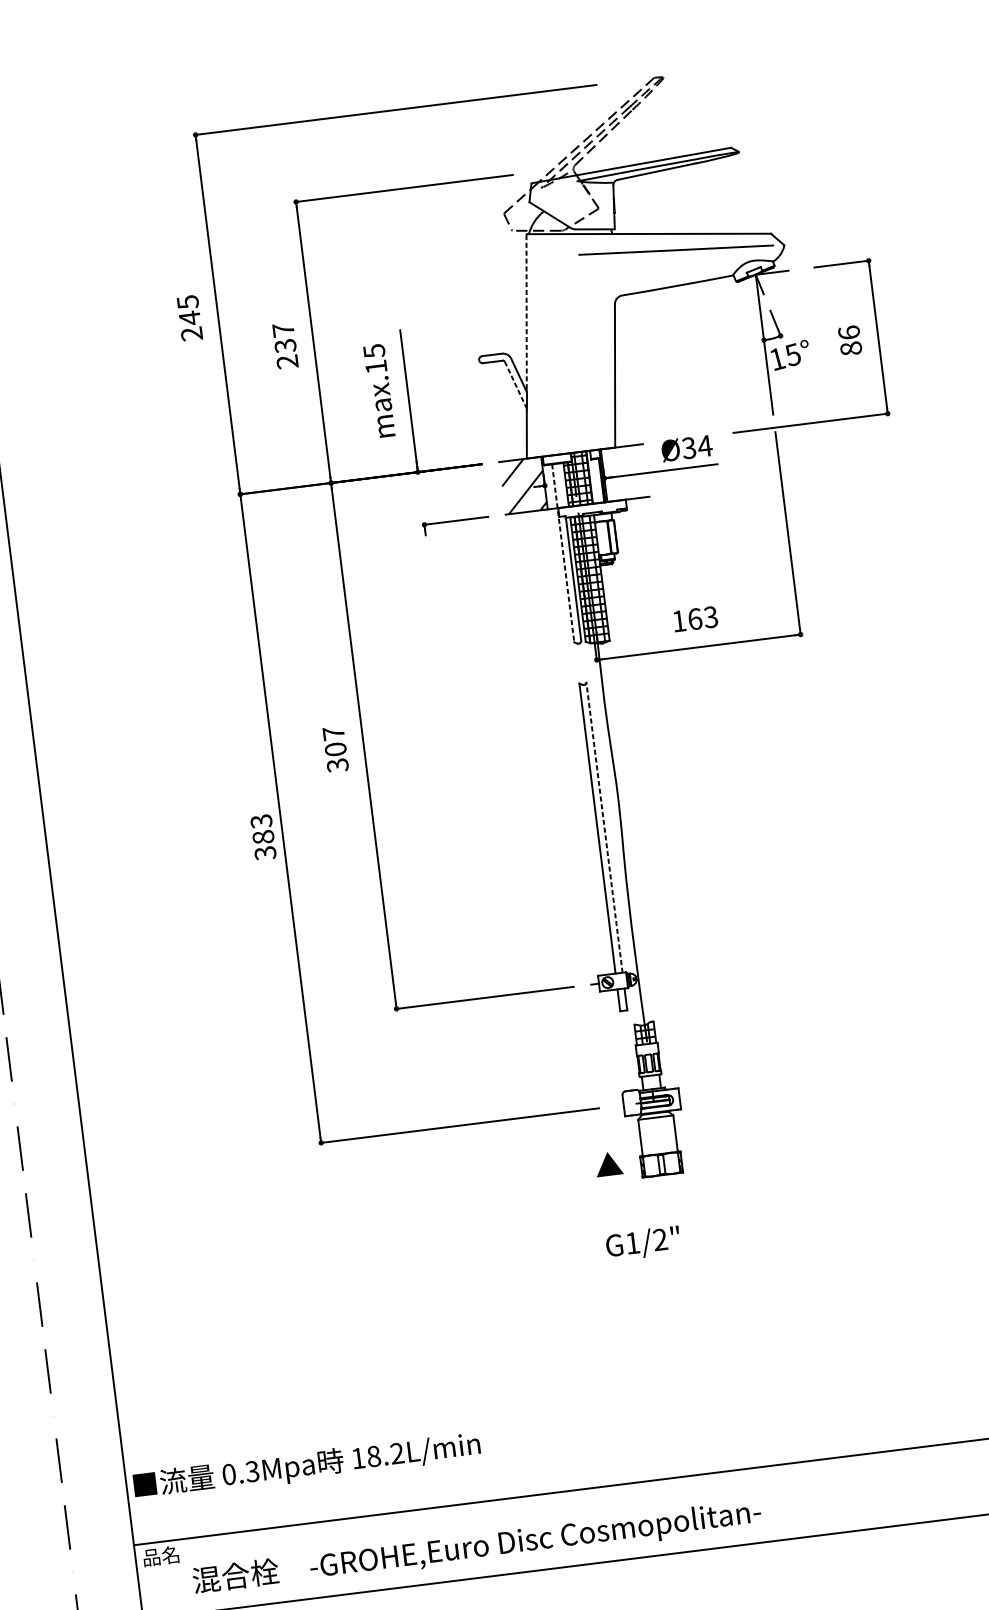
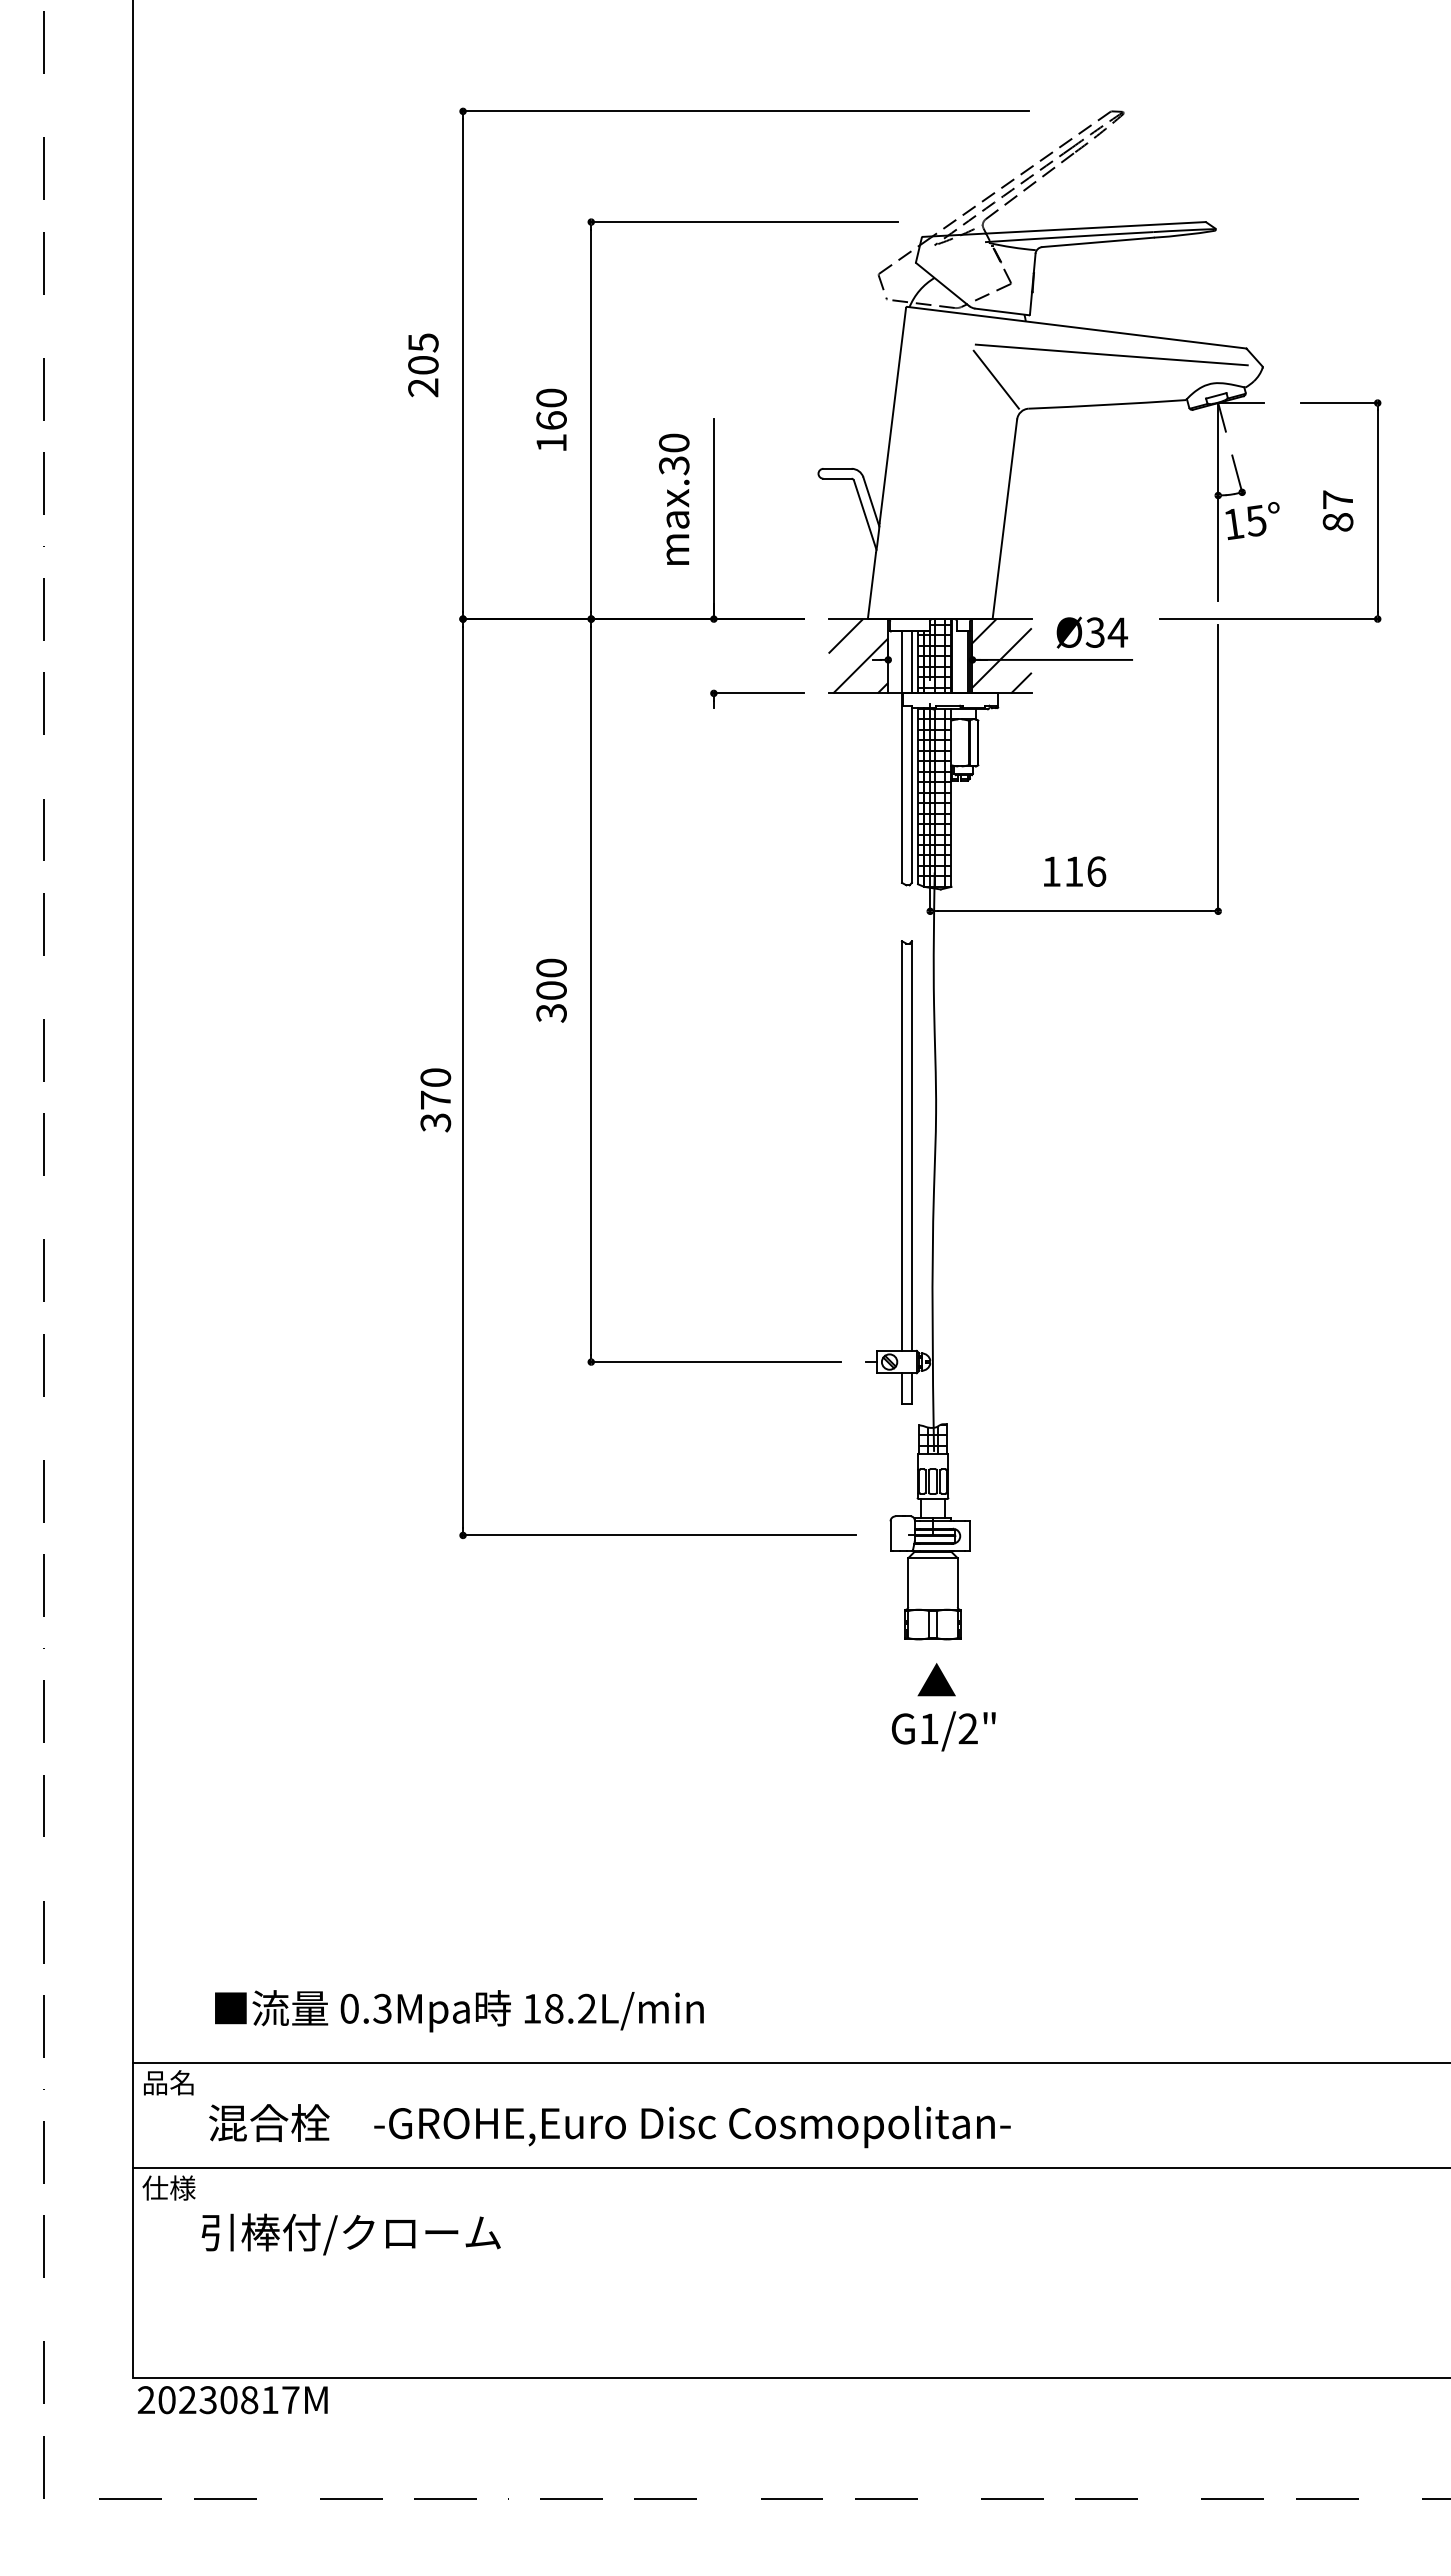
line: (596, 277) -> (995, 379), added
line: (526, 312) -> (892, 415), dashed -> solid
text: (190, 318) -> (423, 365), 245 -> 205
text: (848, 332) -> (1337, 499), 86 -> 87
text: (285, 345) -> (551, 420), 237 -> 160
text: (374, 359) -> (673, 454), max.15 -> max.30
line: (516, 385) -> (865, 515), dashed -> solid
hatch: (624, 473) -> (1001, 656), added
line: (561, 485) -> (911, 662), added
line: (562, 553) -> (901, 757), dashed -> solid
text: (703, 618) -> (1085, 871), 163 -> 116
text: (333, 733) -> (551, 967), 307 -> 300
line: (604, 828) -> (911, 1146), dashed -> solid
text: (262, 829) -> (435, 1088), 383 -> 370
text: (608, 1163) -> (936, 1679), moved
text: (643, 1243) -> (943, 1731), moved
text: (307, 1466) -> (459, 2011), moved

